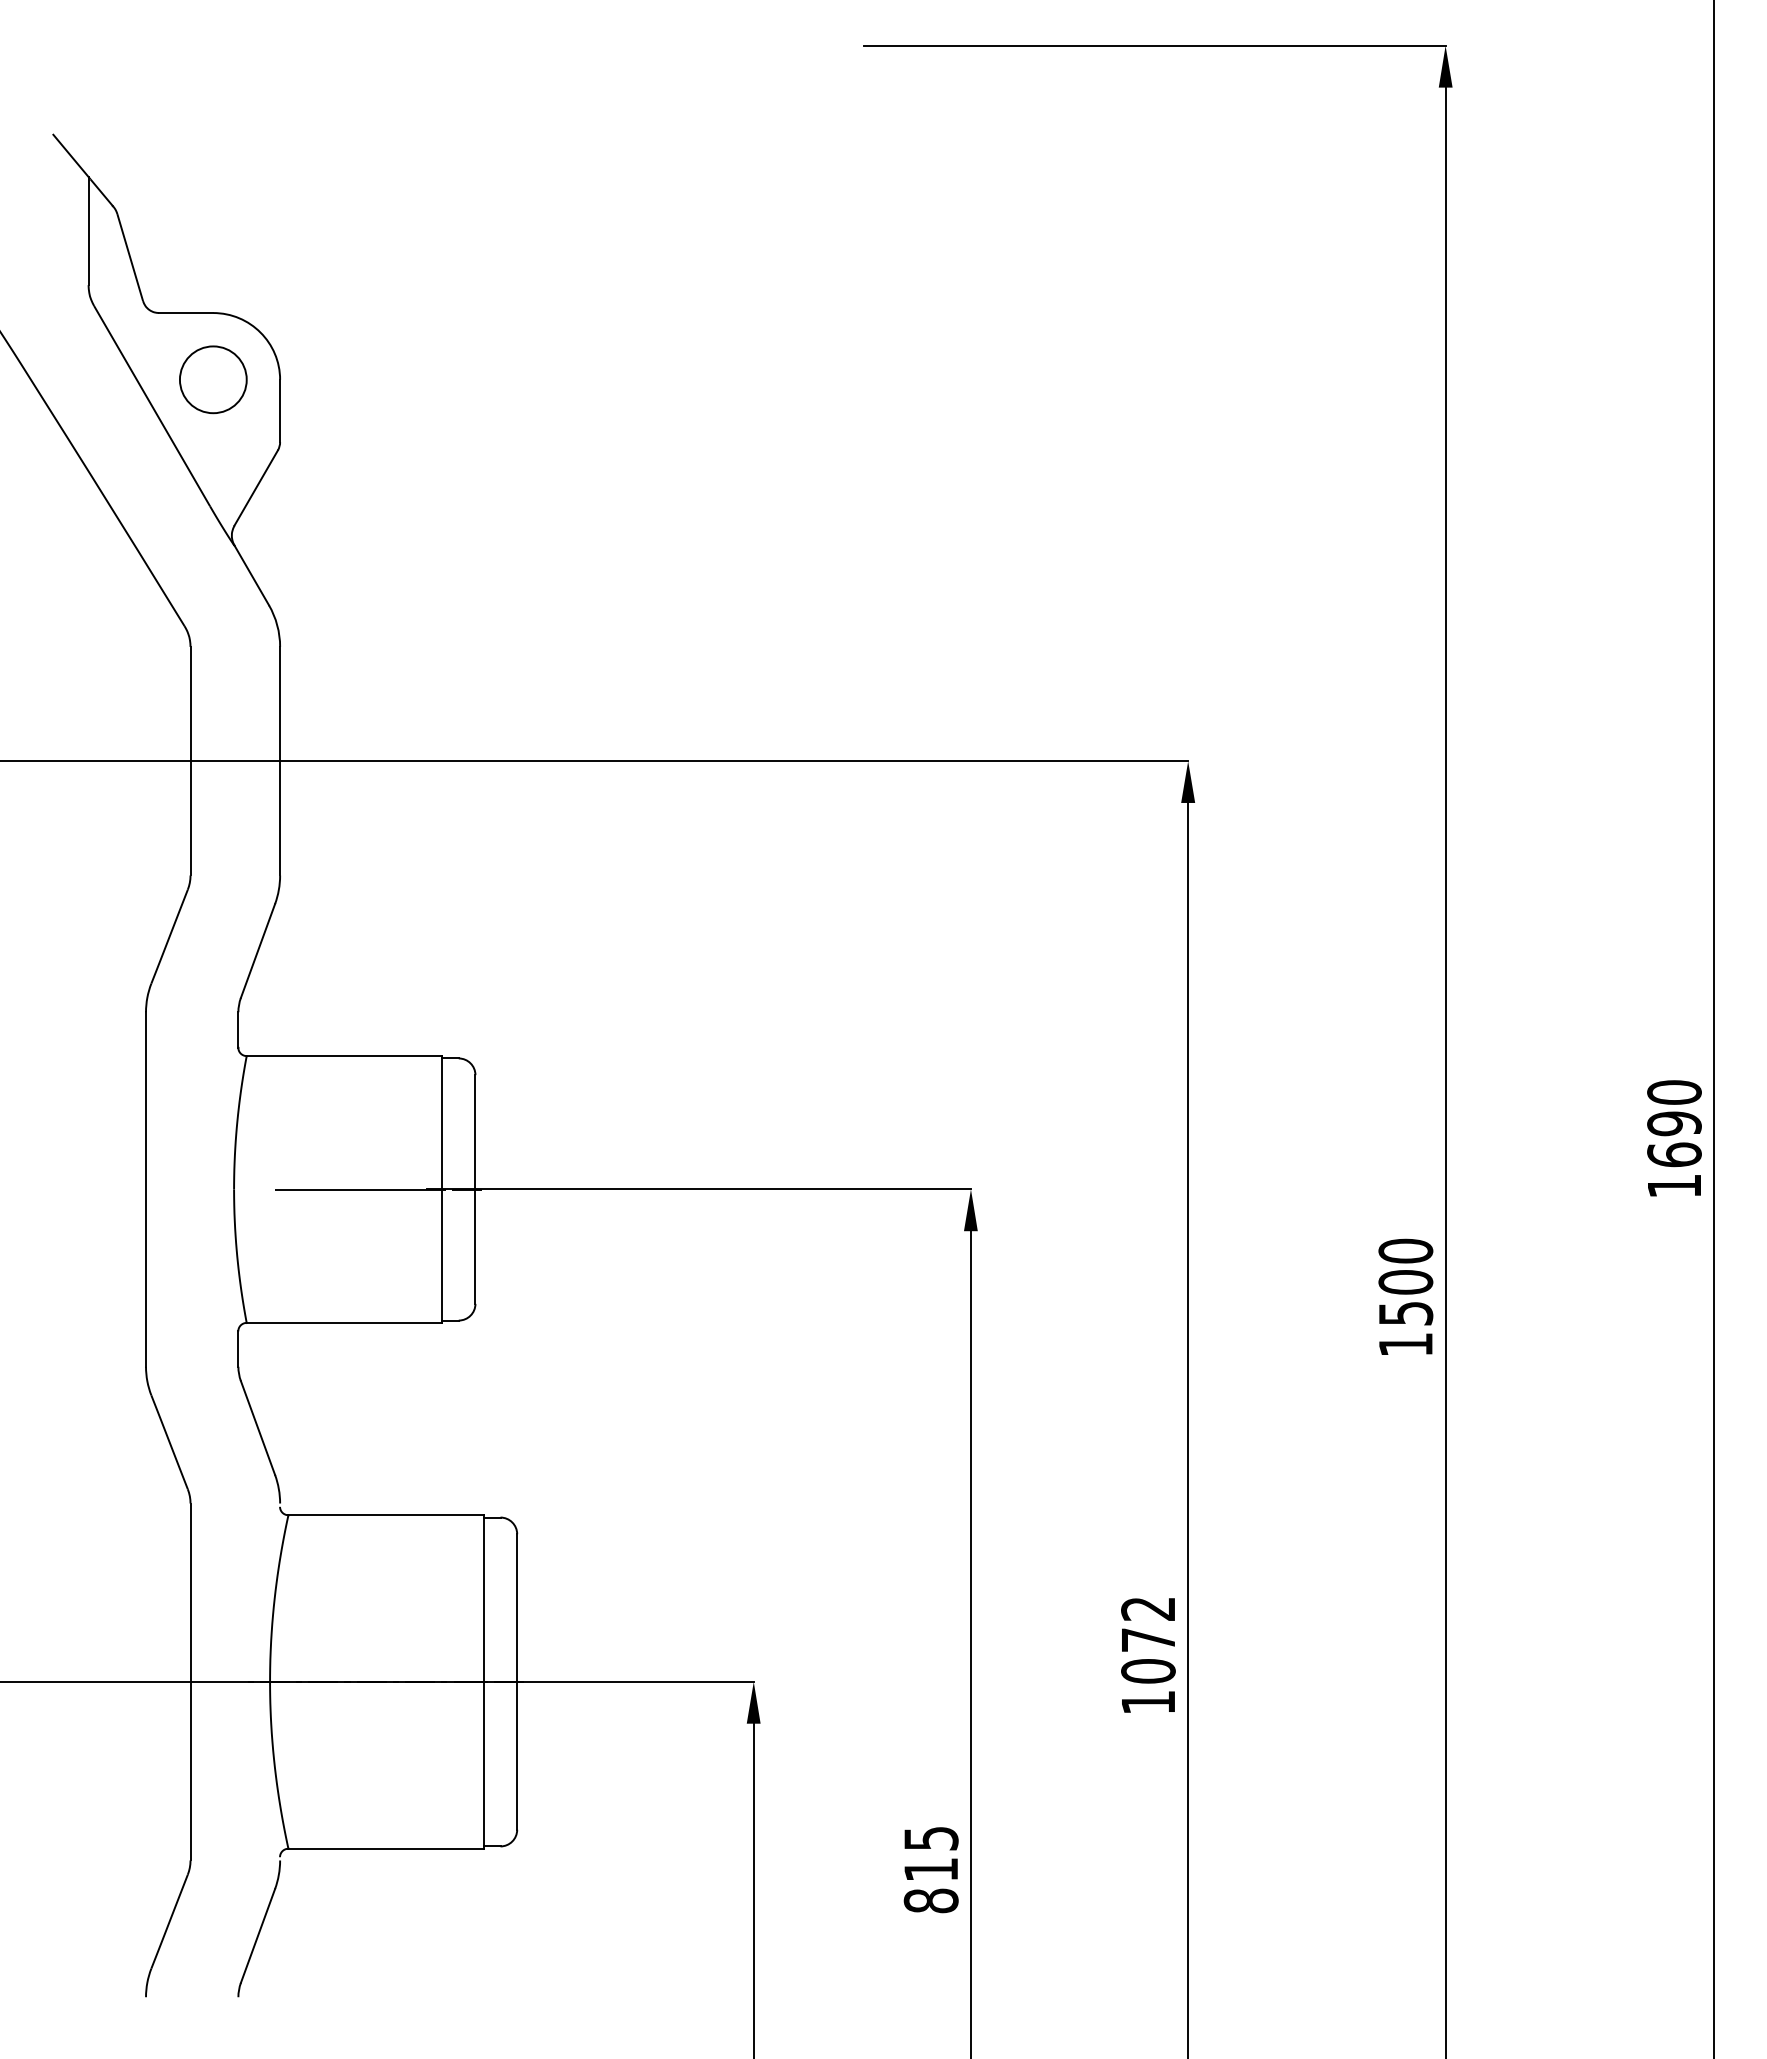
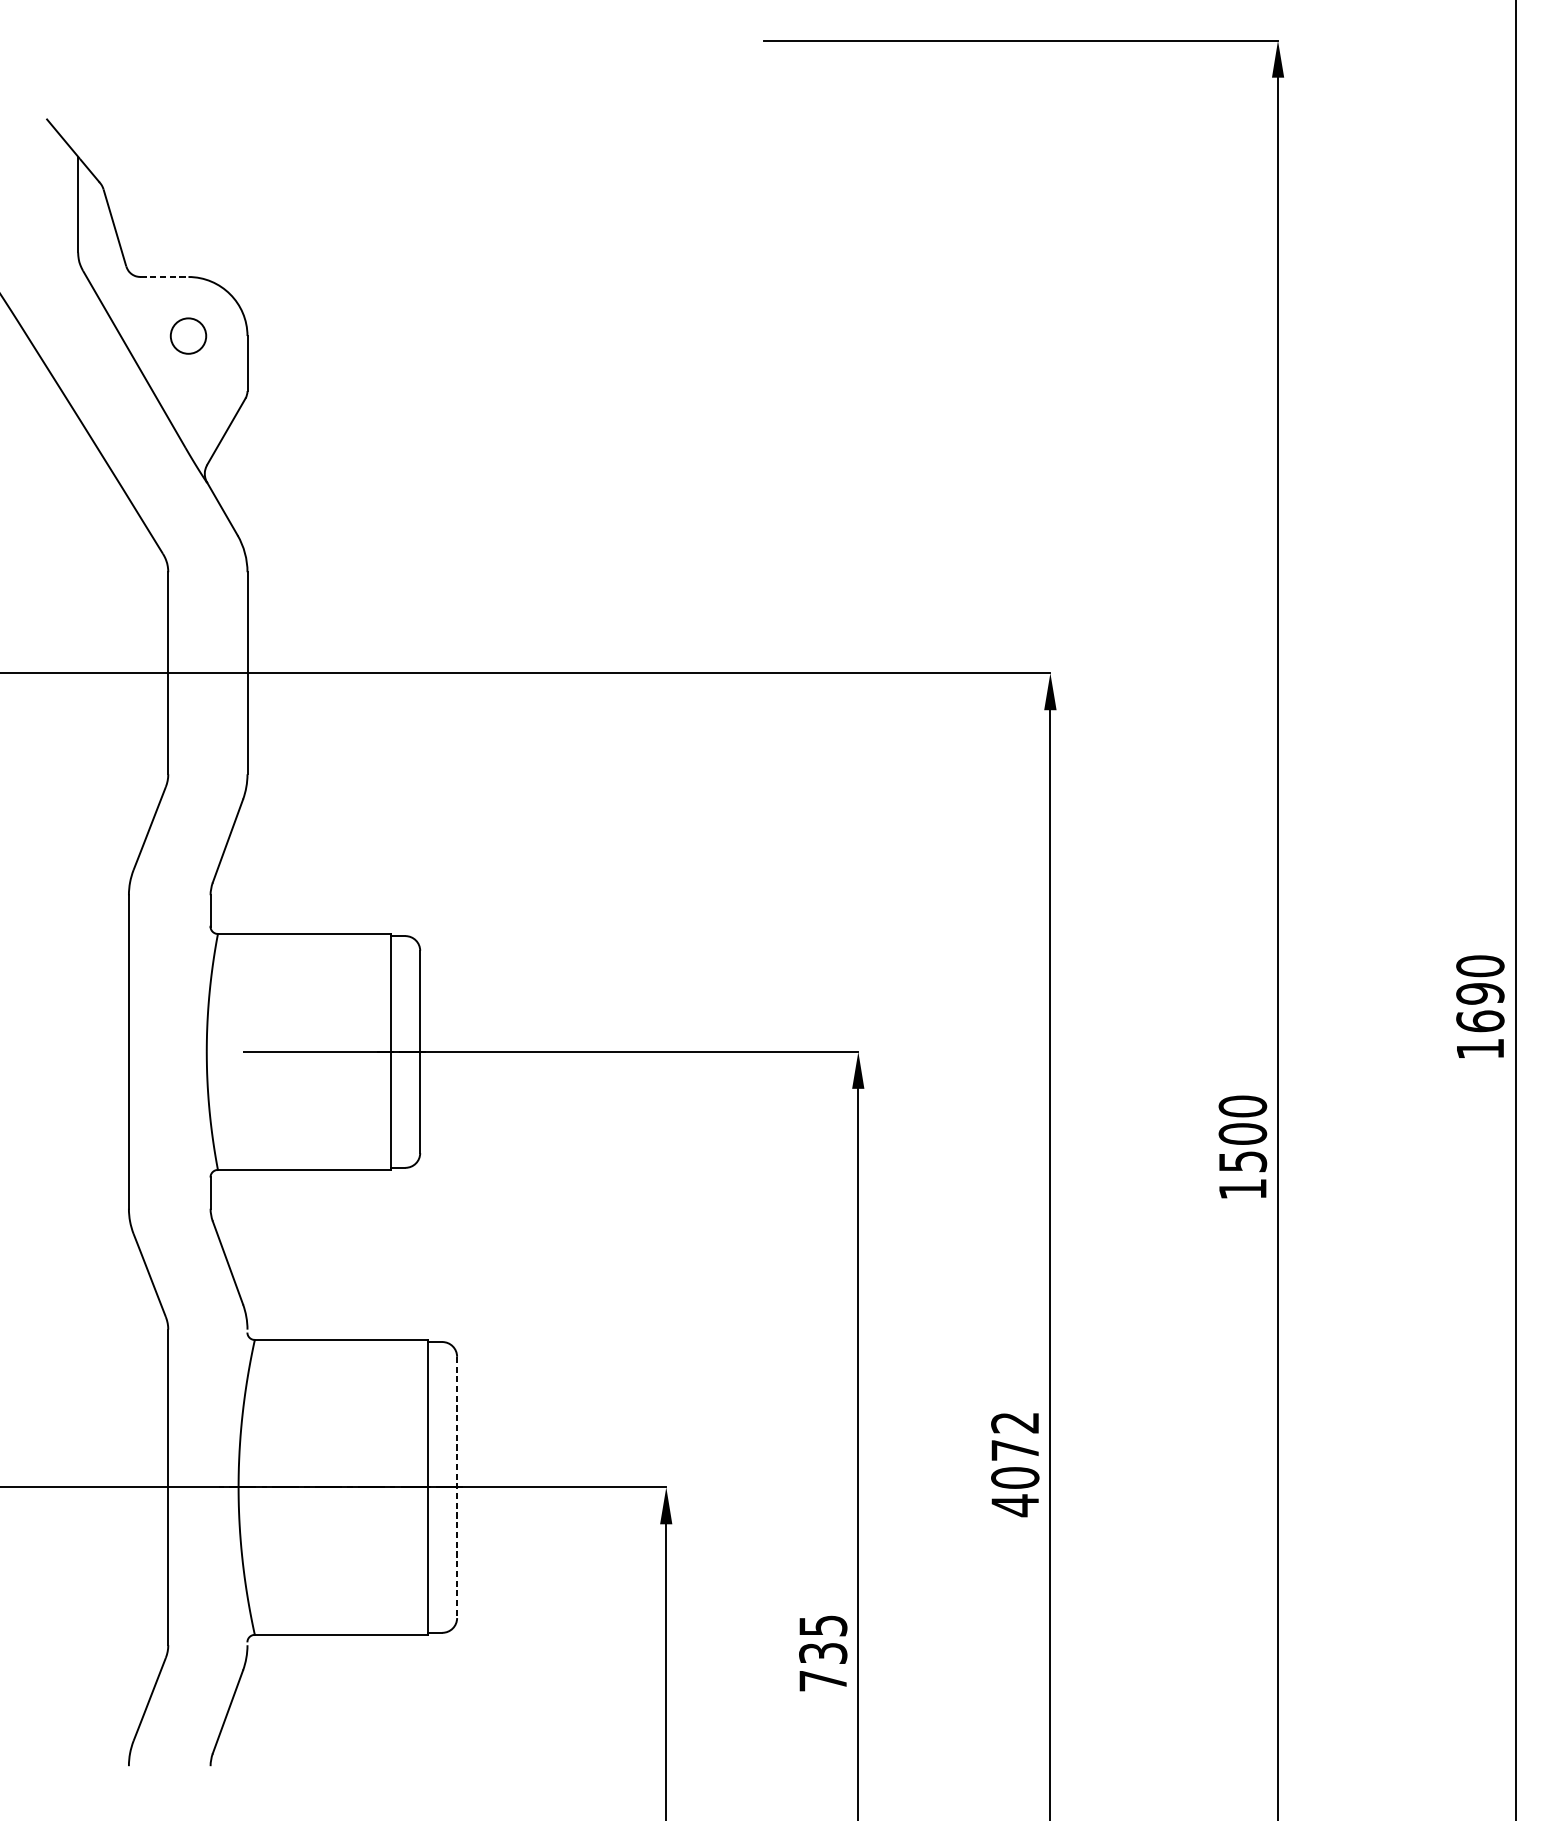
line: (186, 313) -> (164, 277), solid -> dashed
circle: (213, 379) -> (188, 335), size x0.6
line: (517, 1682) -> (457, 1487), solid -> dashed
text: (1148, 1702) -> (1015, 1505), 1072 -> 4072
text: (930, 1885) -> (822, 1667), 815 -> 735

